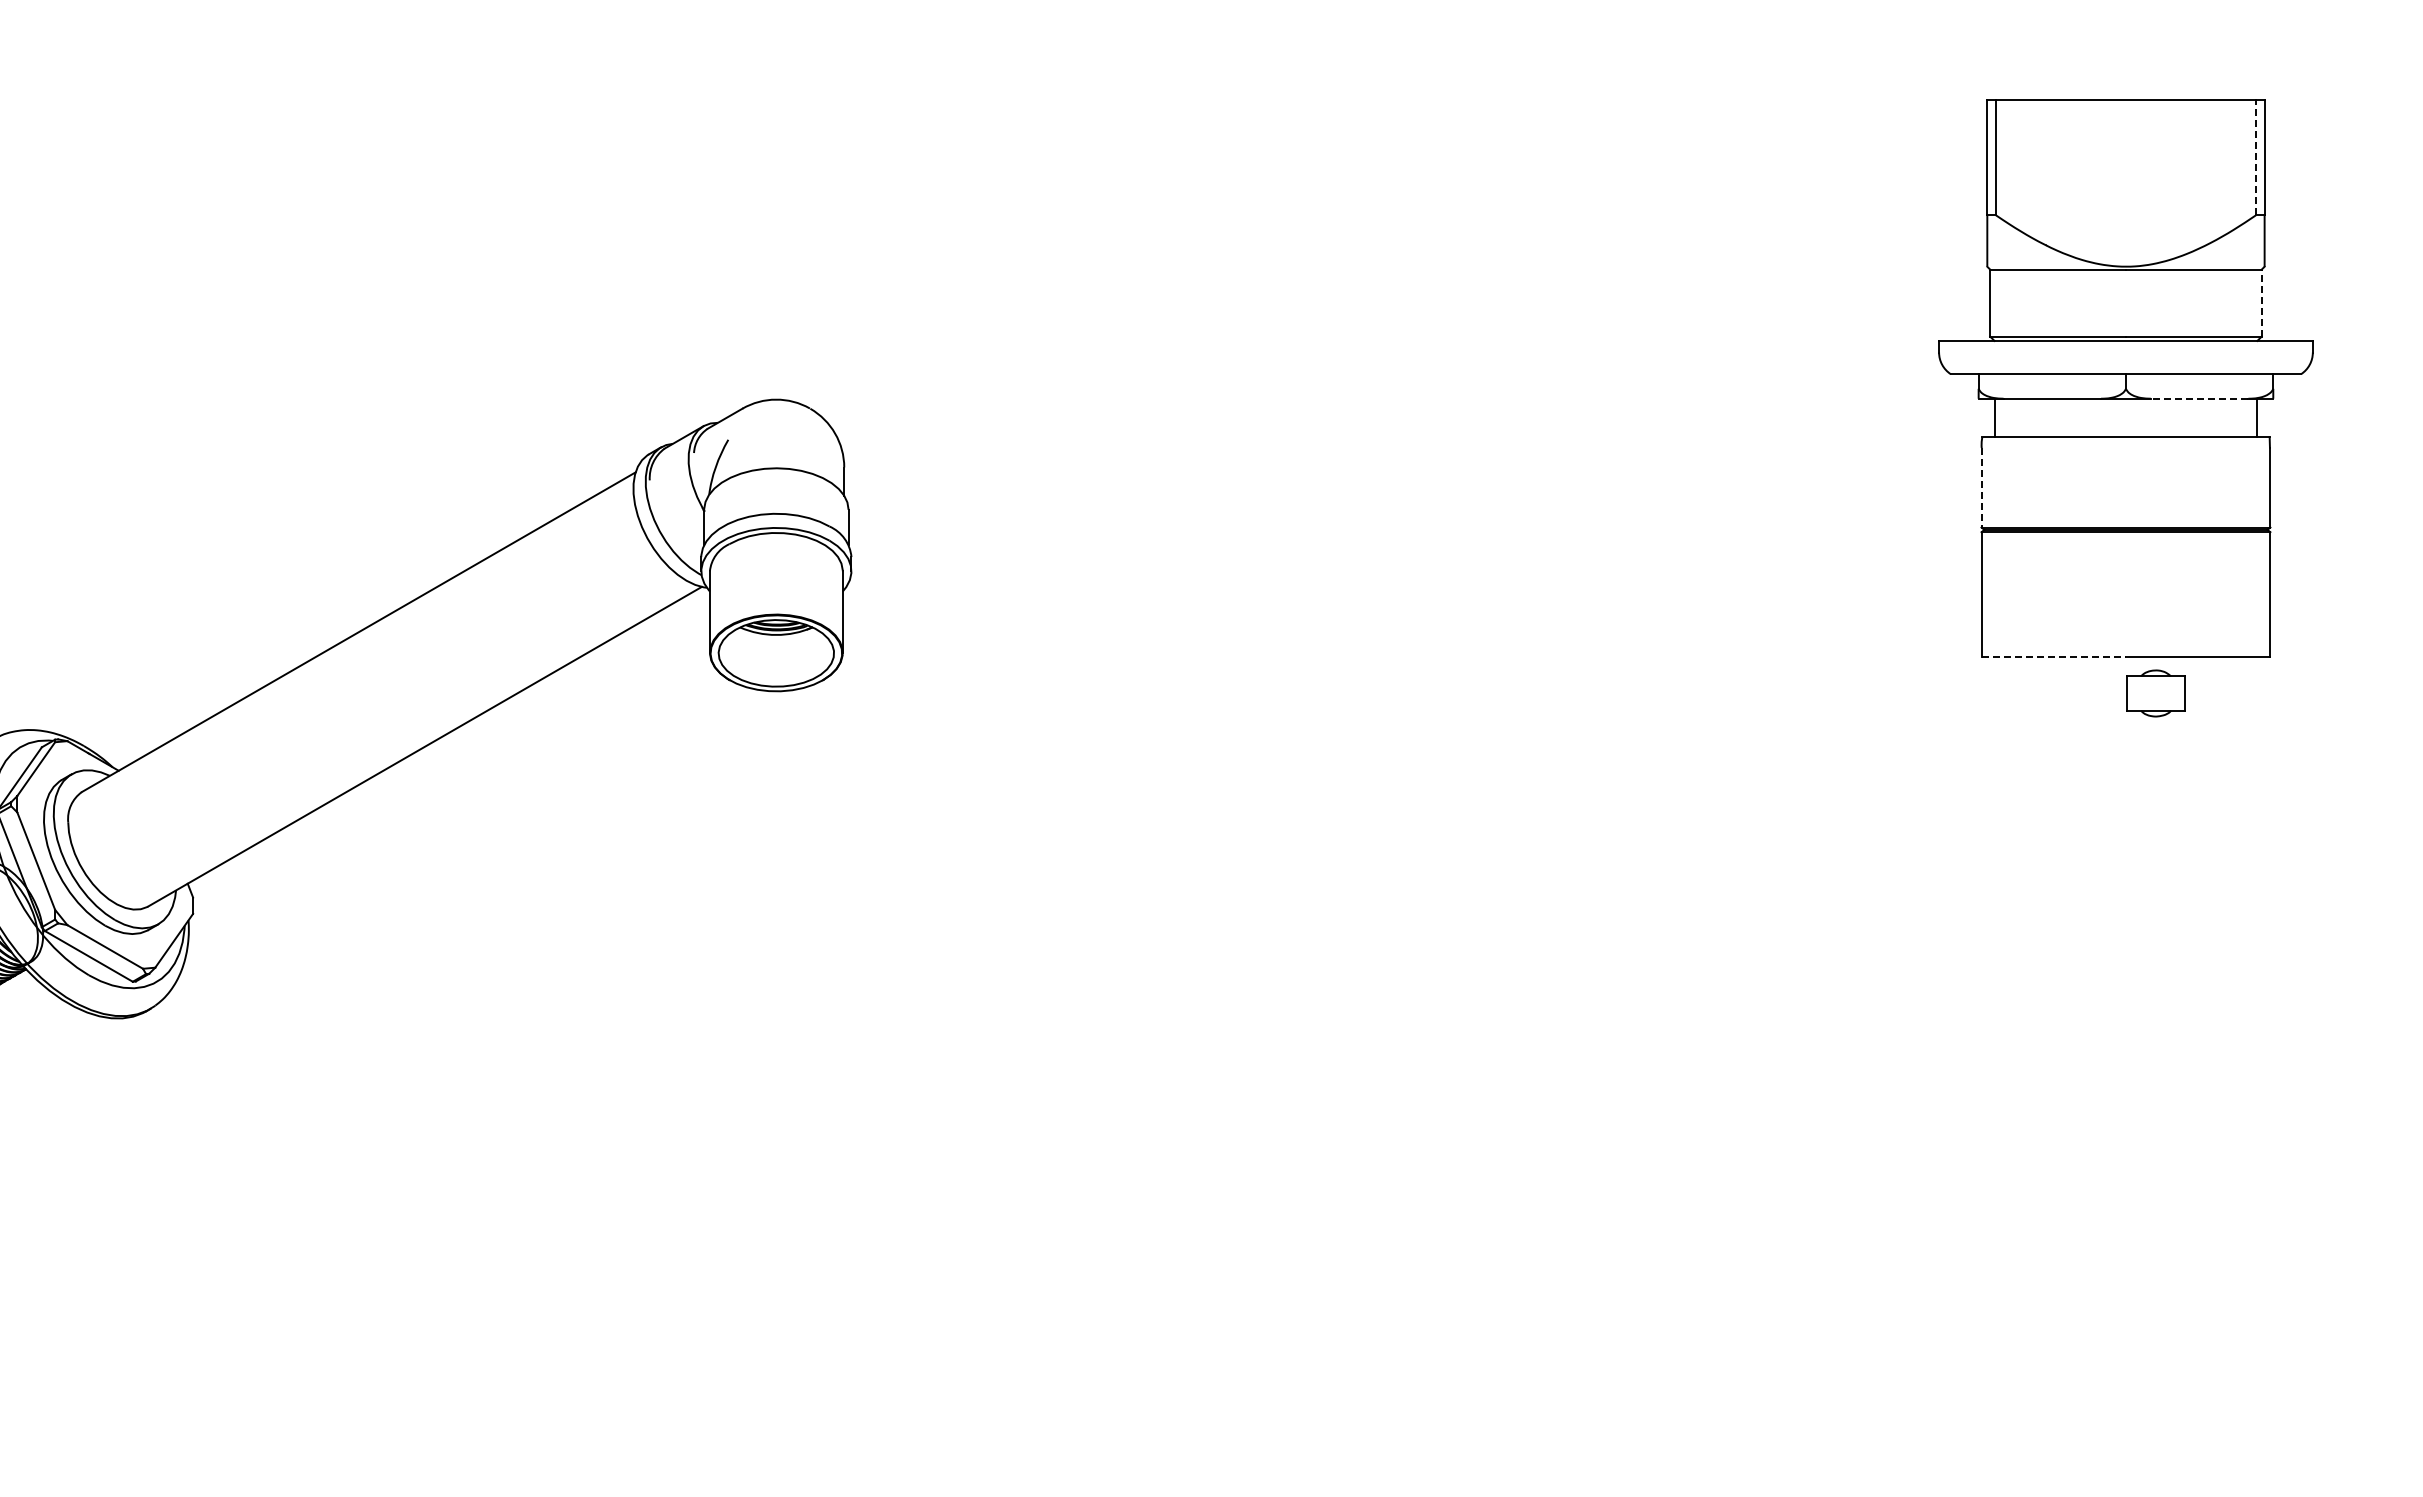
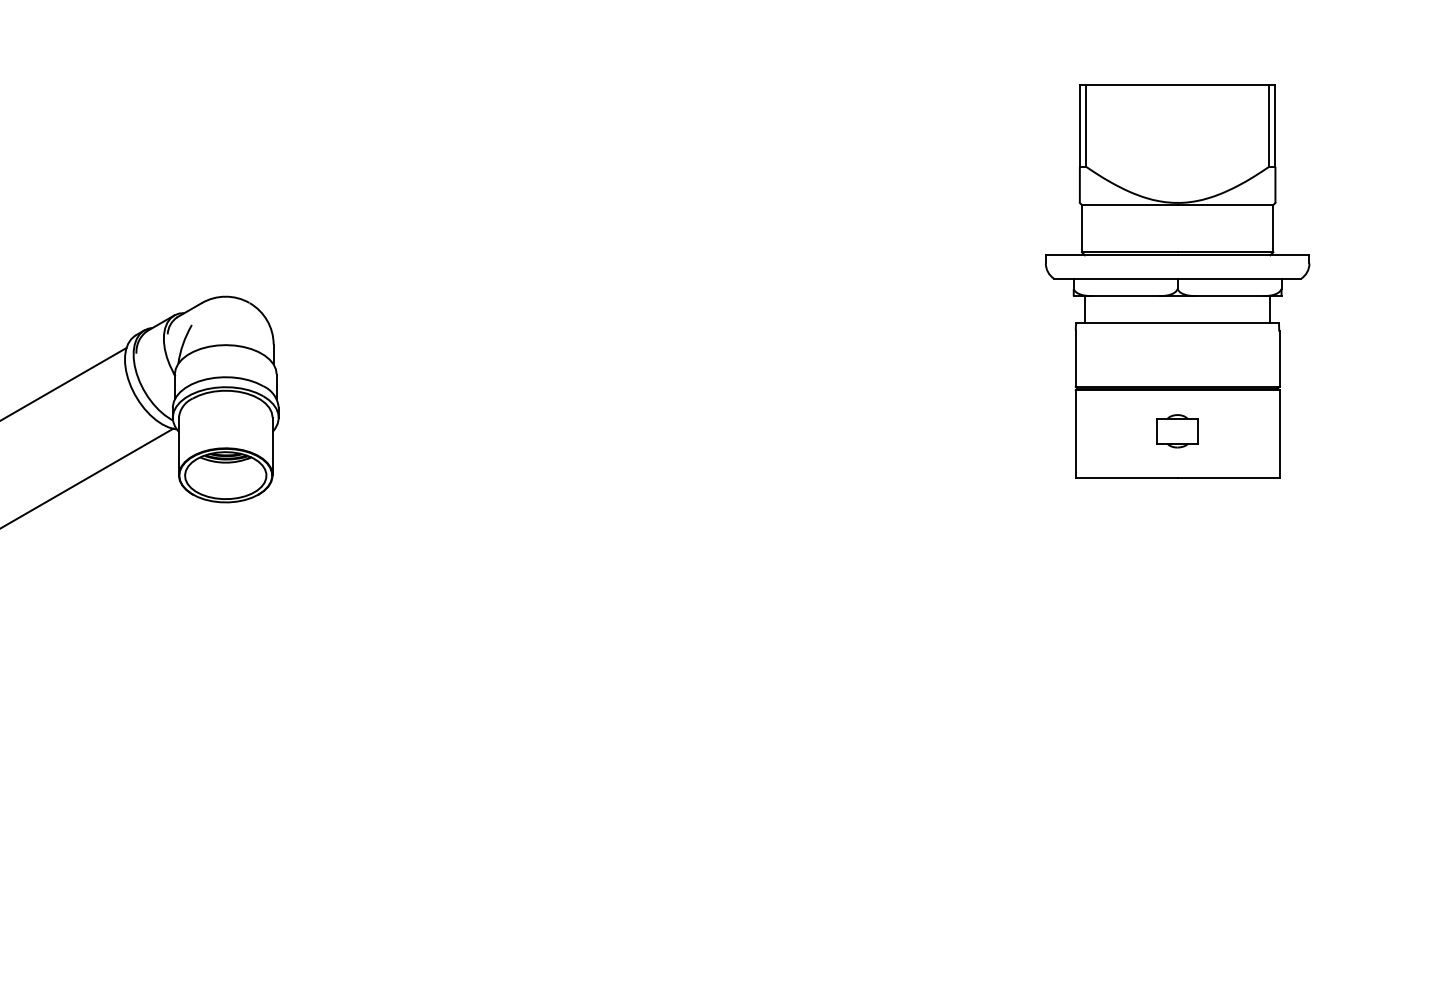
line: (2255, 157) -> (1269, 125), dashed -> solid
line: (2261, 303) -> (1273, 228), dashed -> solid
line: (2199, 398) -> (1229, 295), dashed -> solid
line: (1981, 487) -> (1075, 358), dashed -> solid
line: (2054, 656) -> (1127, 477), dashed -> solid
part: (2155, 693) -> (1177, 431), moved

